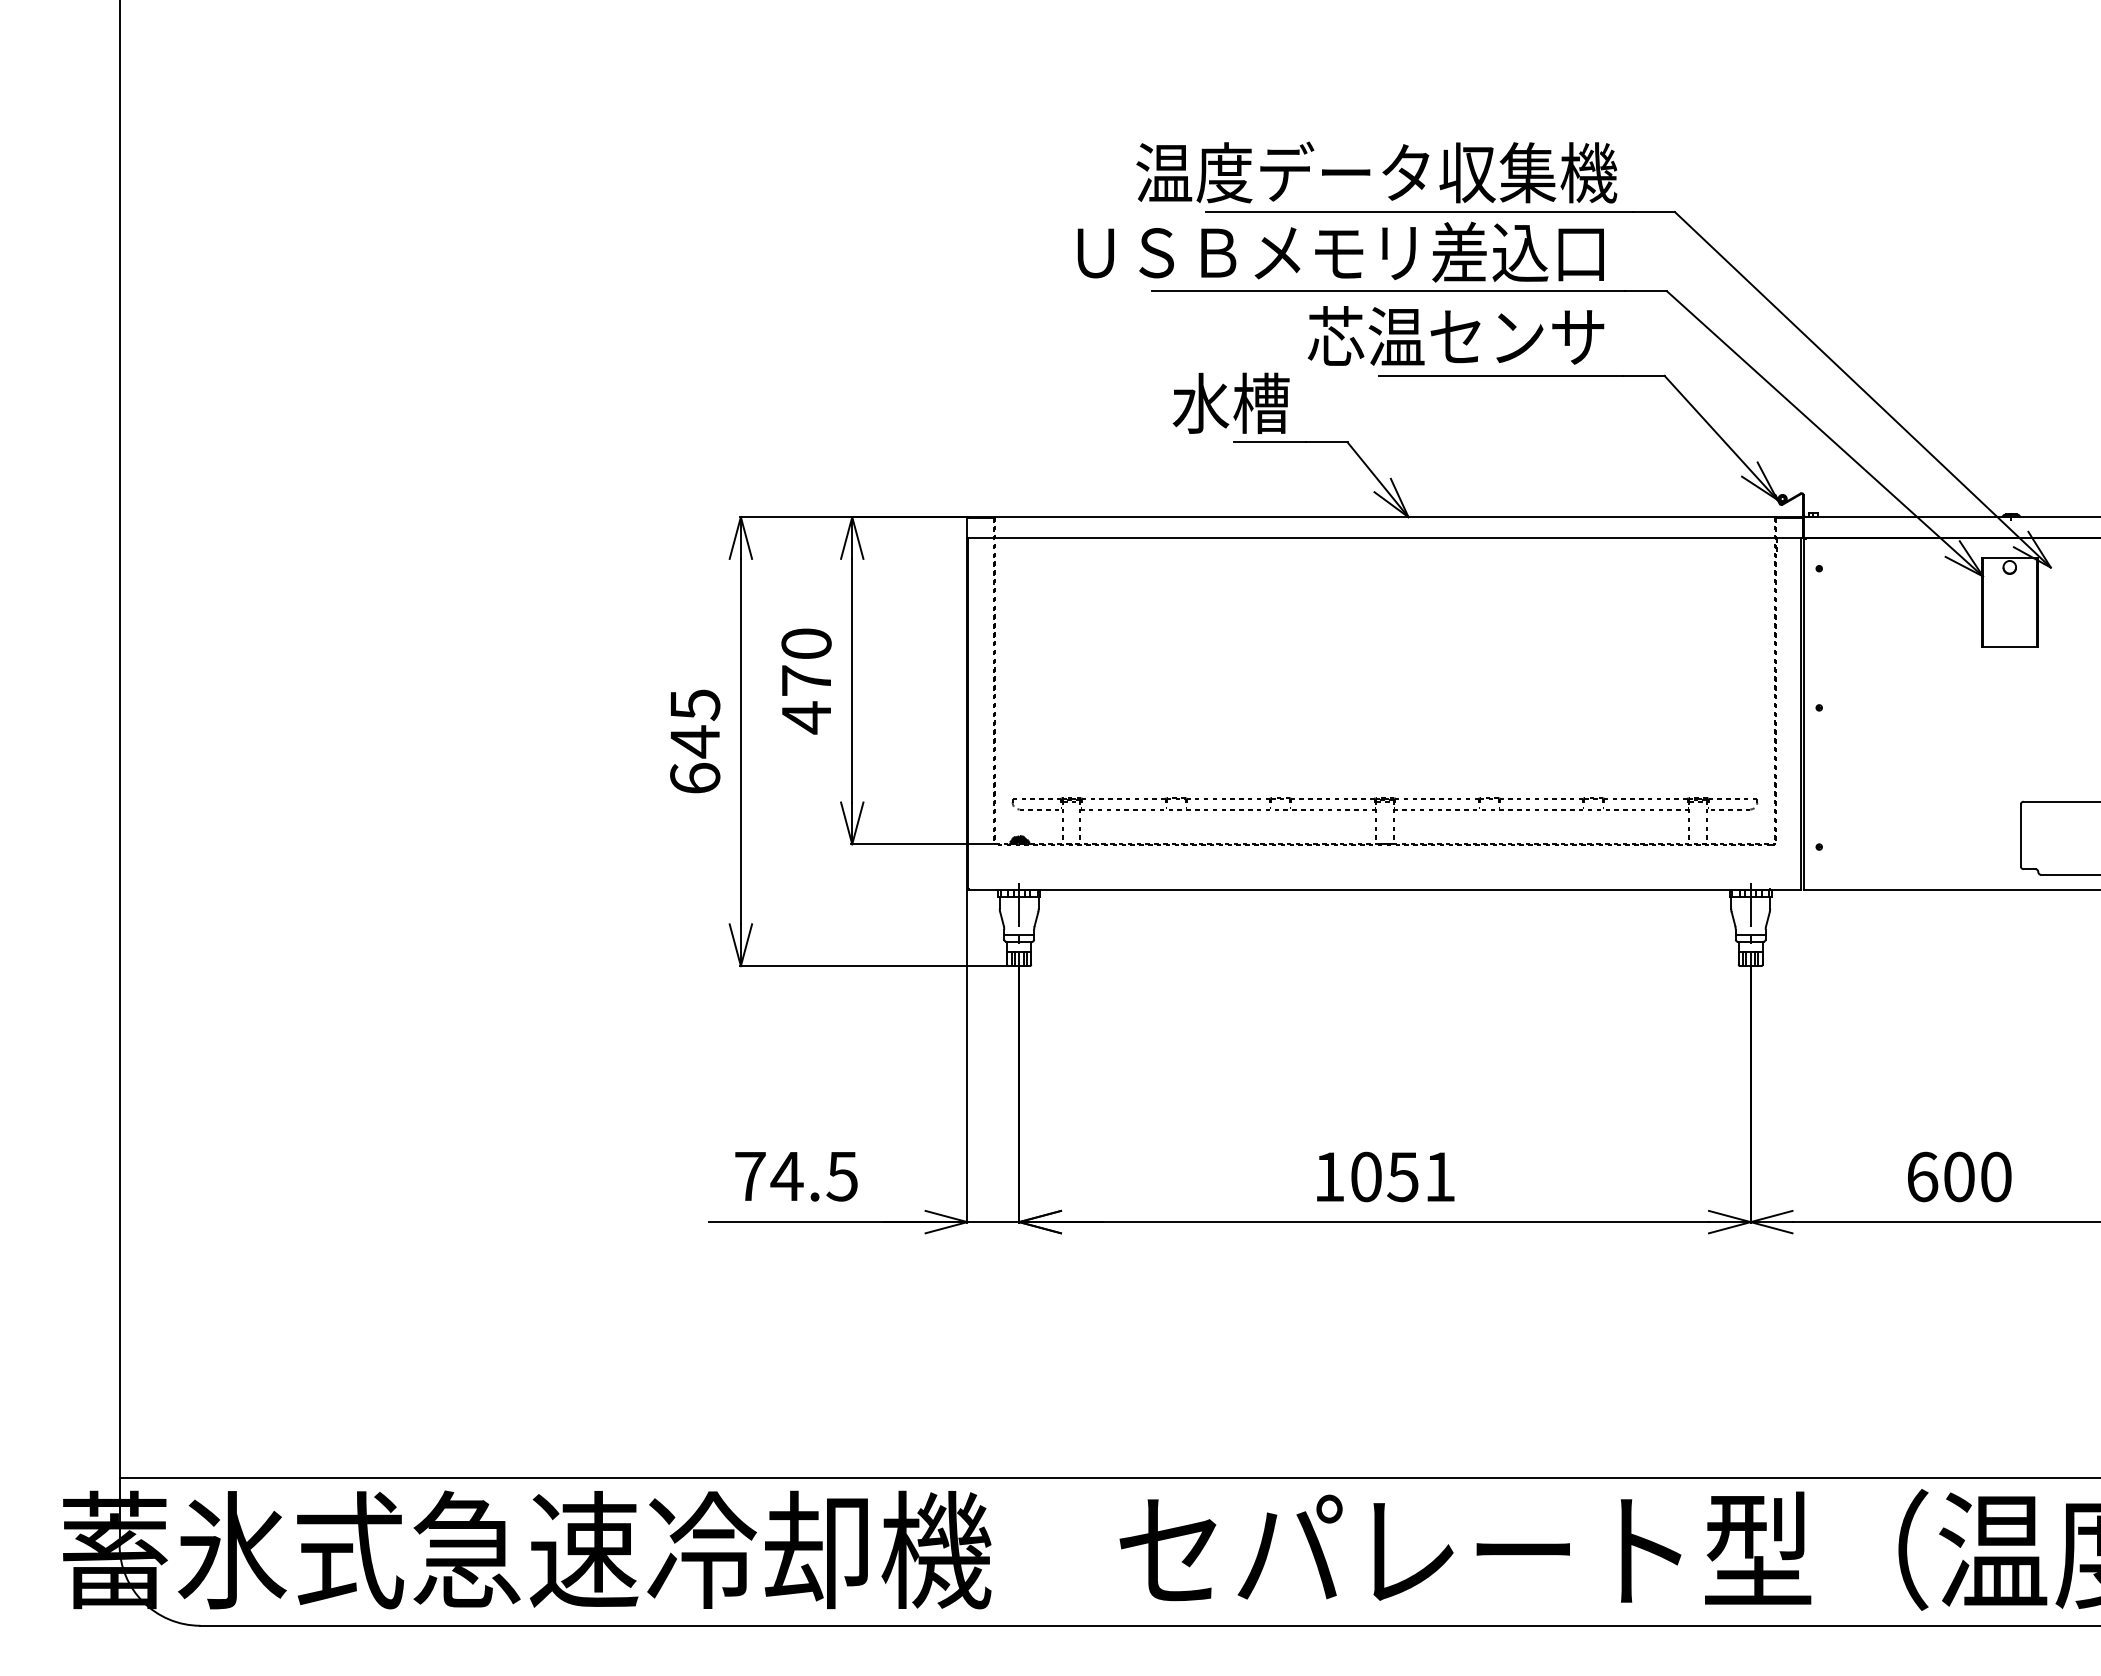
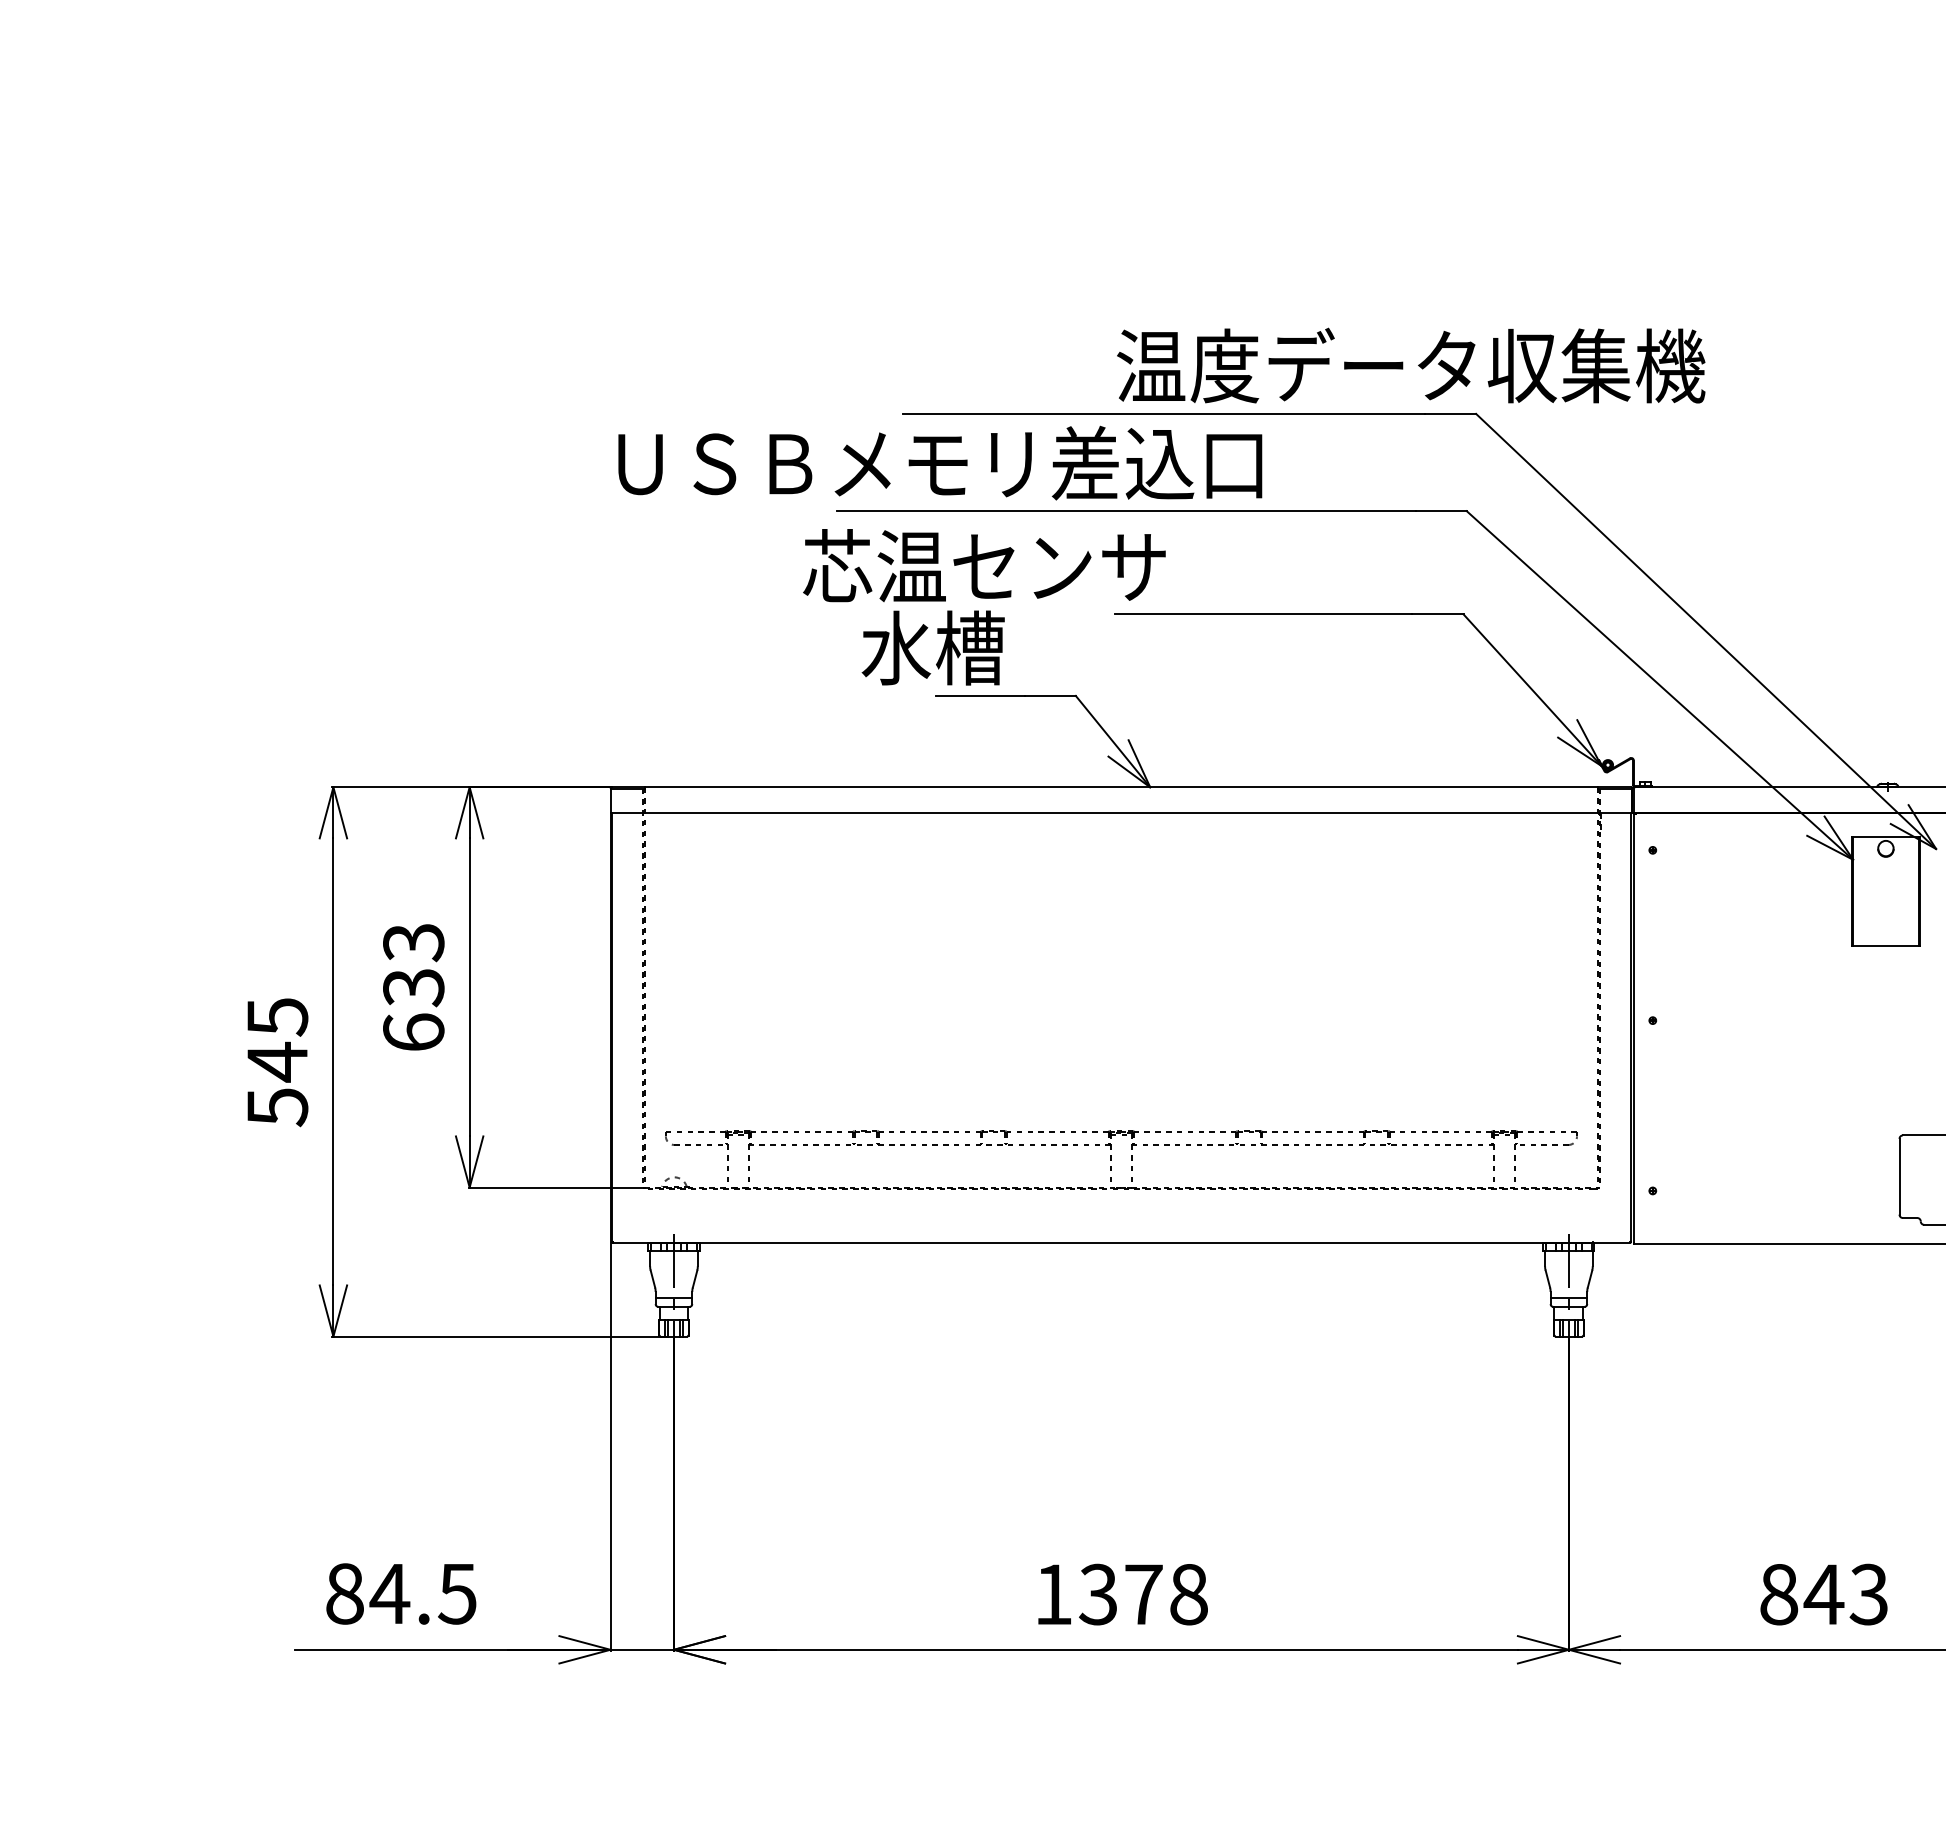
text: (1376, 172) -> (1410, 365), moved
text: (1340, 251) -> (939, 462), moved
text: (1455, 335) -> (983, 565), moved
text: (806, 681) -> (413, 988), 470 -> 633
text: (695, 778) -> (277, 1107), 645 -> 545
hatch: (1019, 839) -> (674, 1181), removed
text: (750, 1176) -> (345, 1593), 74.5 -> 84.5
text: (1402, 1176) -> (1142, 1593), 1051 -> 1378
text: (1959, 1176) -> (1824, 1593), 600 -> 843

